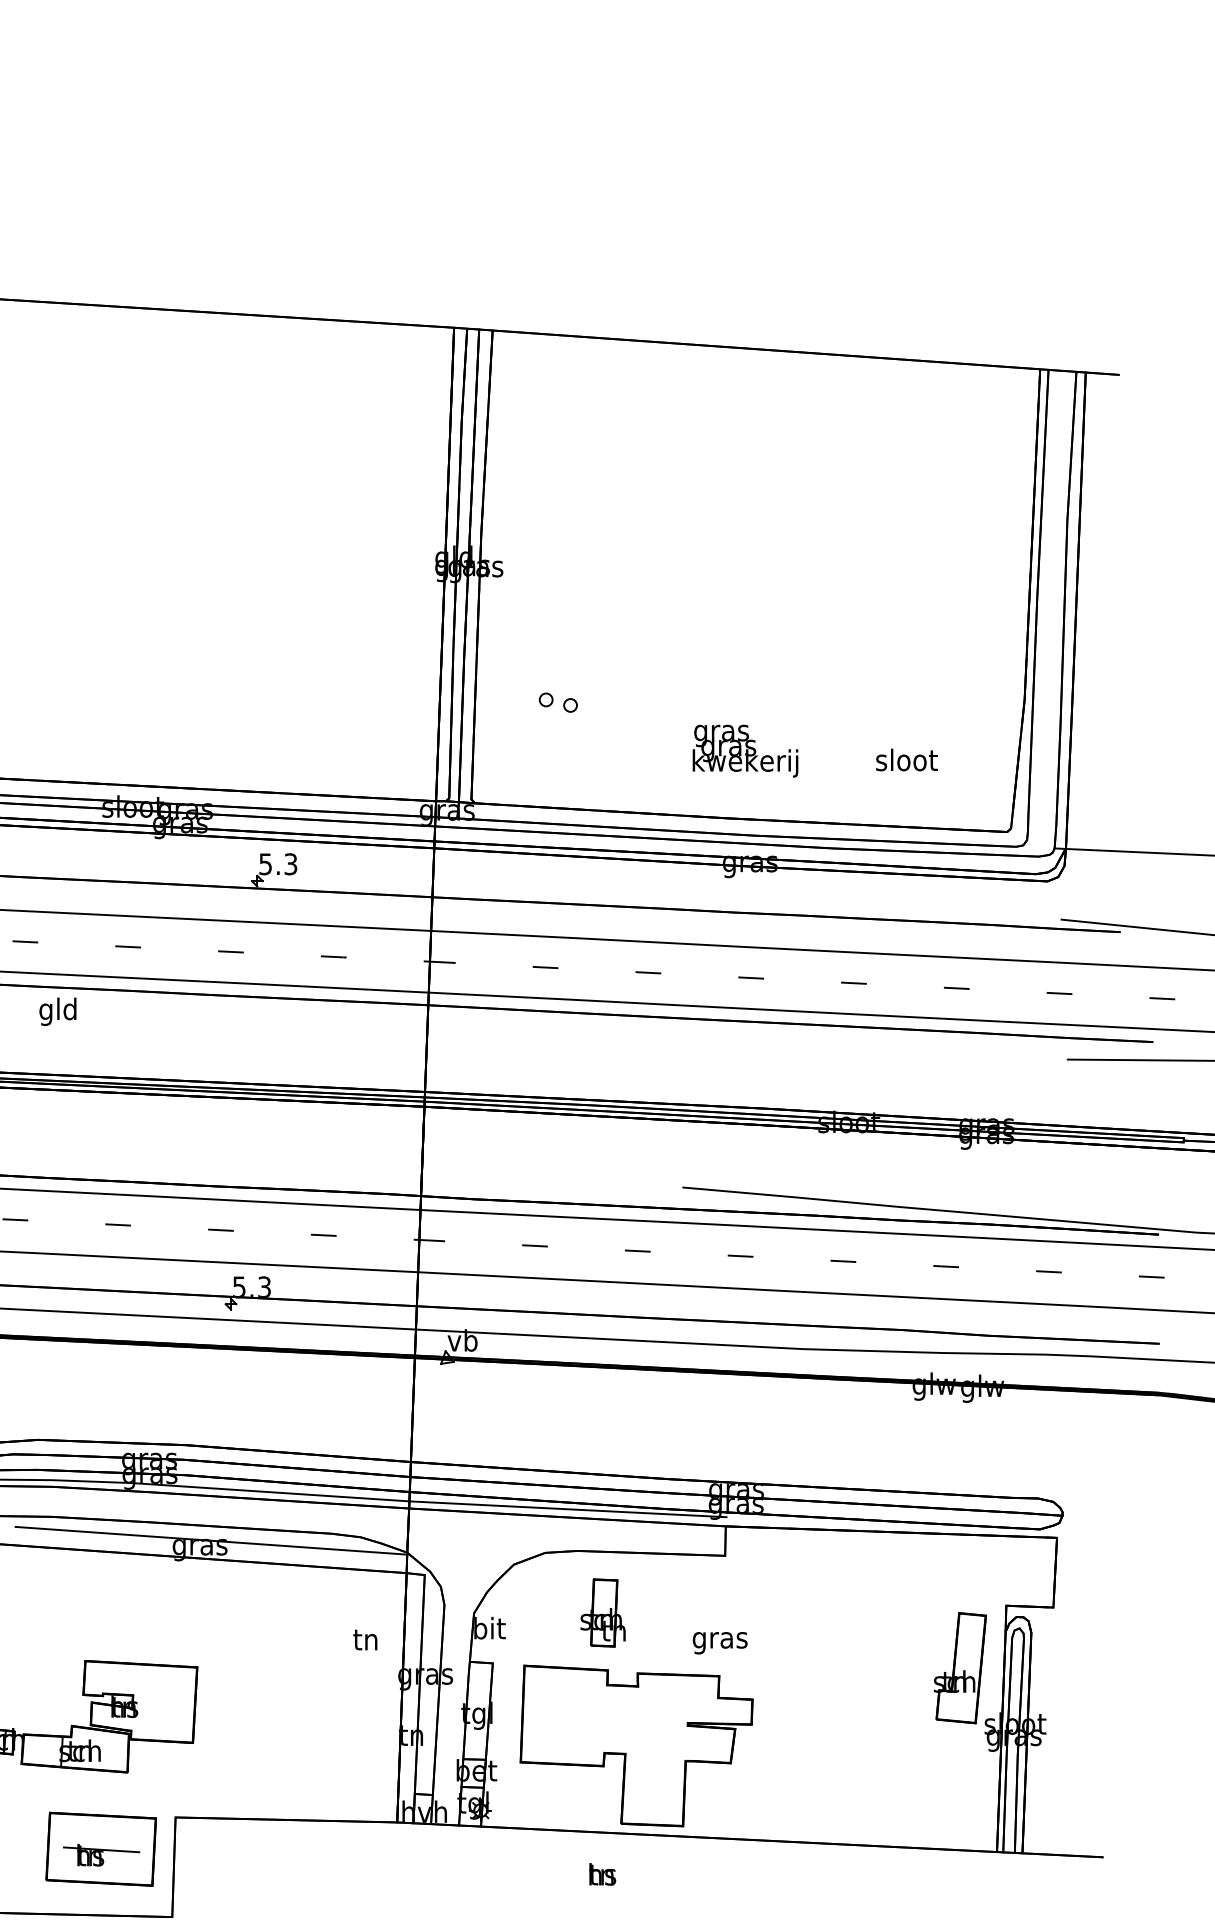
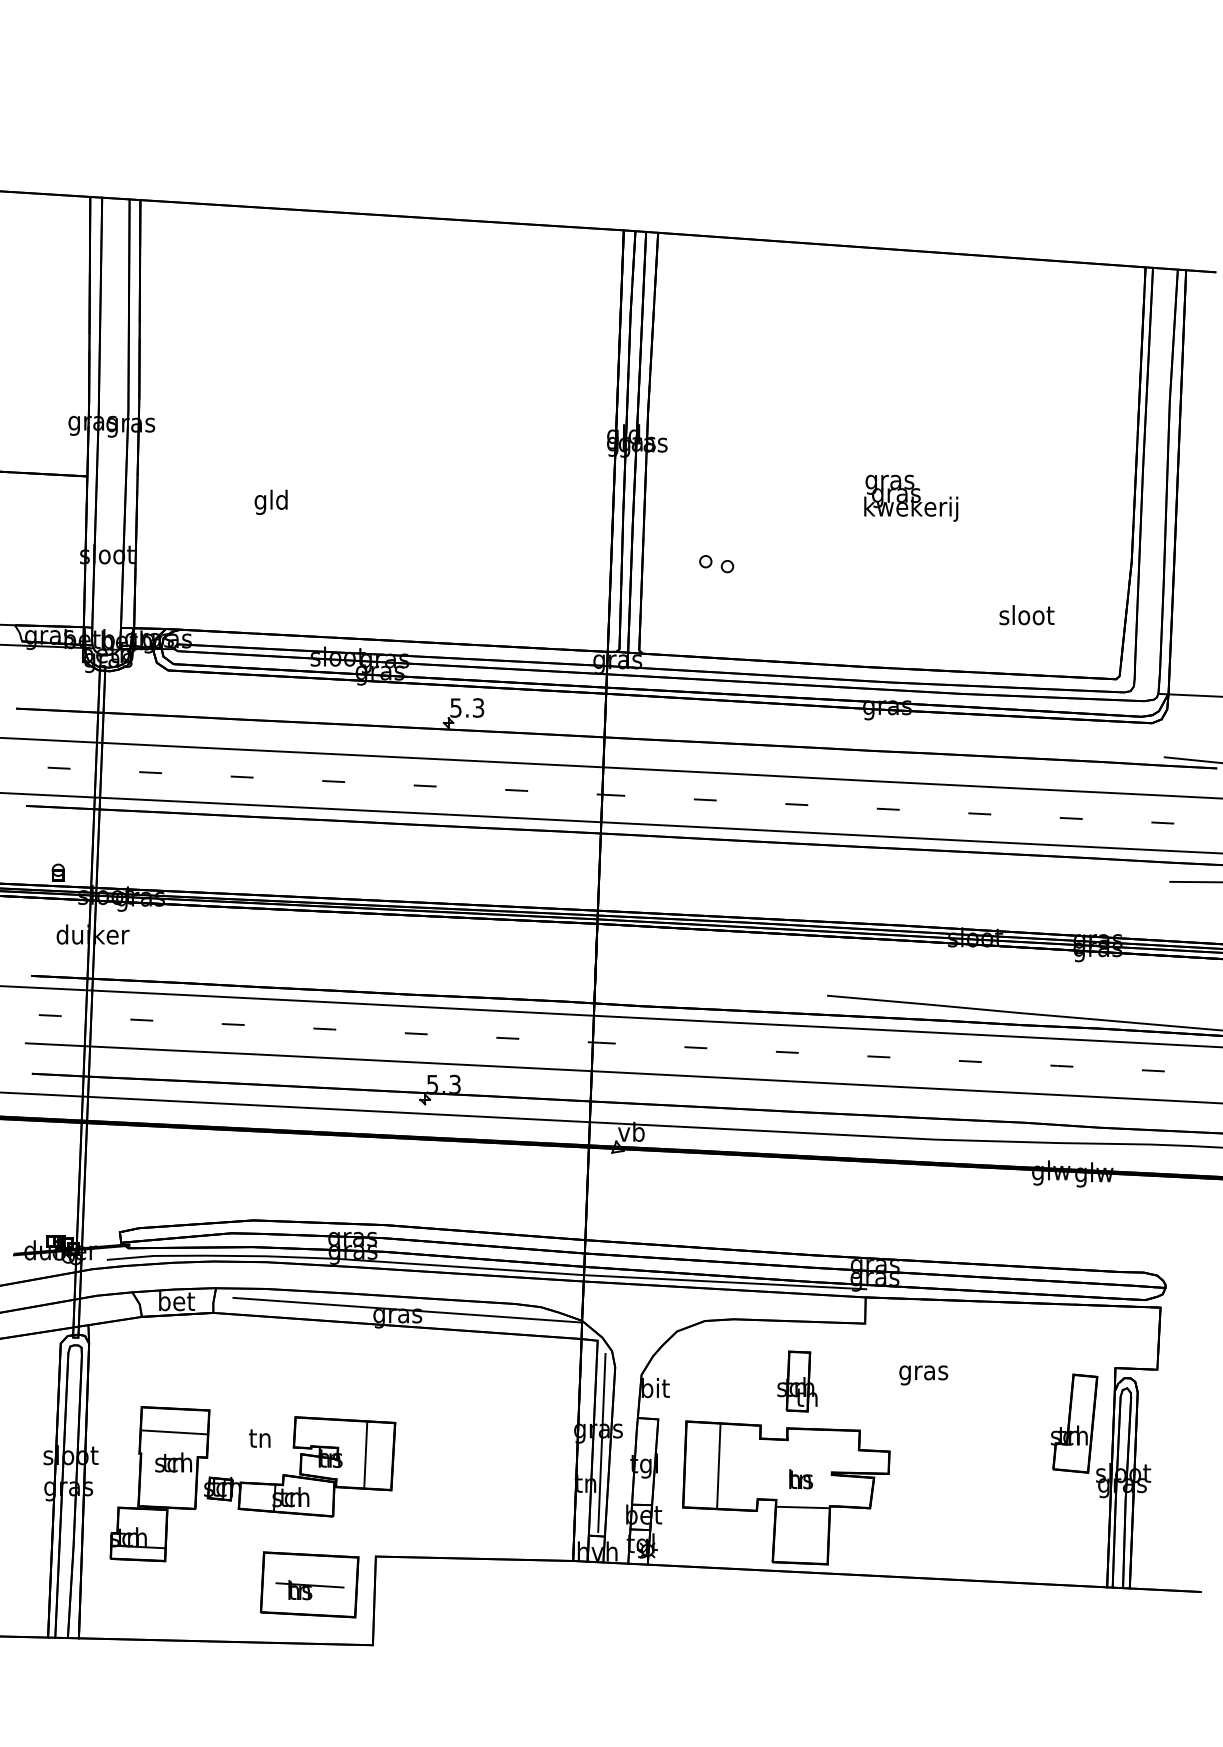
text: (745, 750) -> (911, 497), moved
text: (57, 1010) -> (270, 501), moved
part: (603, 1612) -> (797, 1381), moved
text: (365, 1639) -> (259, 1438), moved
text: (719, 1643) -> (923, 1375), moved
line: (429, 1689) -> (601, 1442), added
line: (163, 1702) -> (365, 1454), added
line: (560, 1716) -> (718, 1466), added
line: (654, 1762) -> (802, 1507), added
text: (603, 1874) -> (801, 1479), moved

